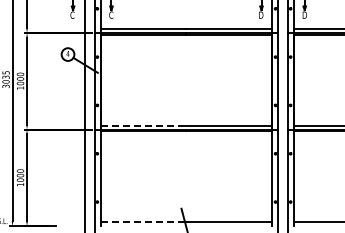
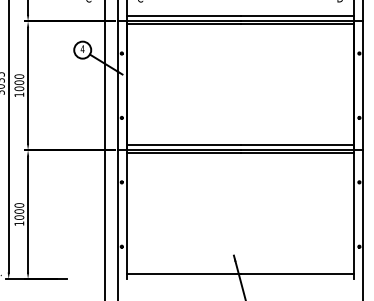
line: (143, 125) -> (183, 144), dashed -> solid
line: (143, 222) -> (183, 274), dashed -> solid

